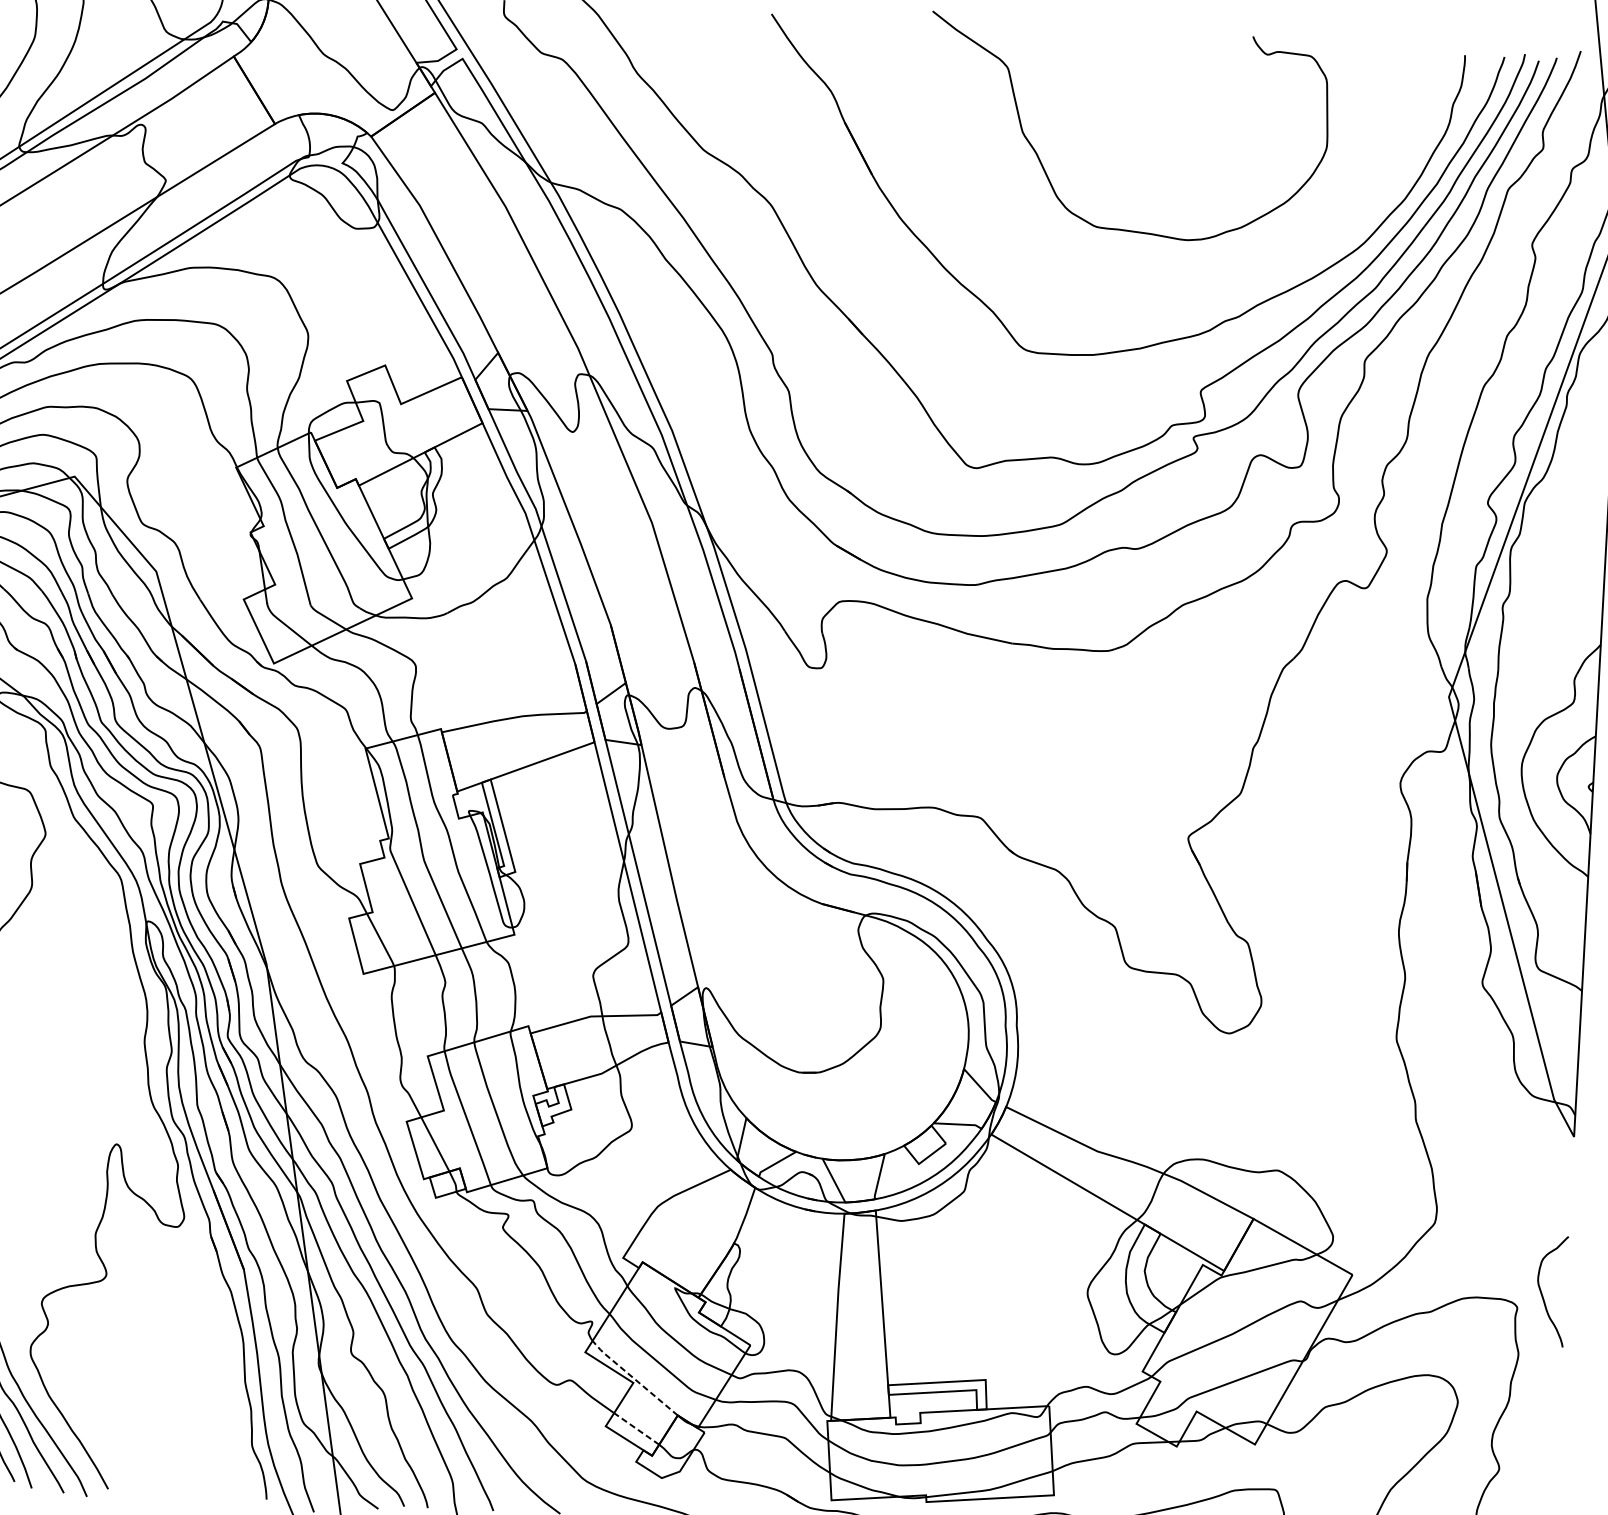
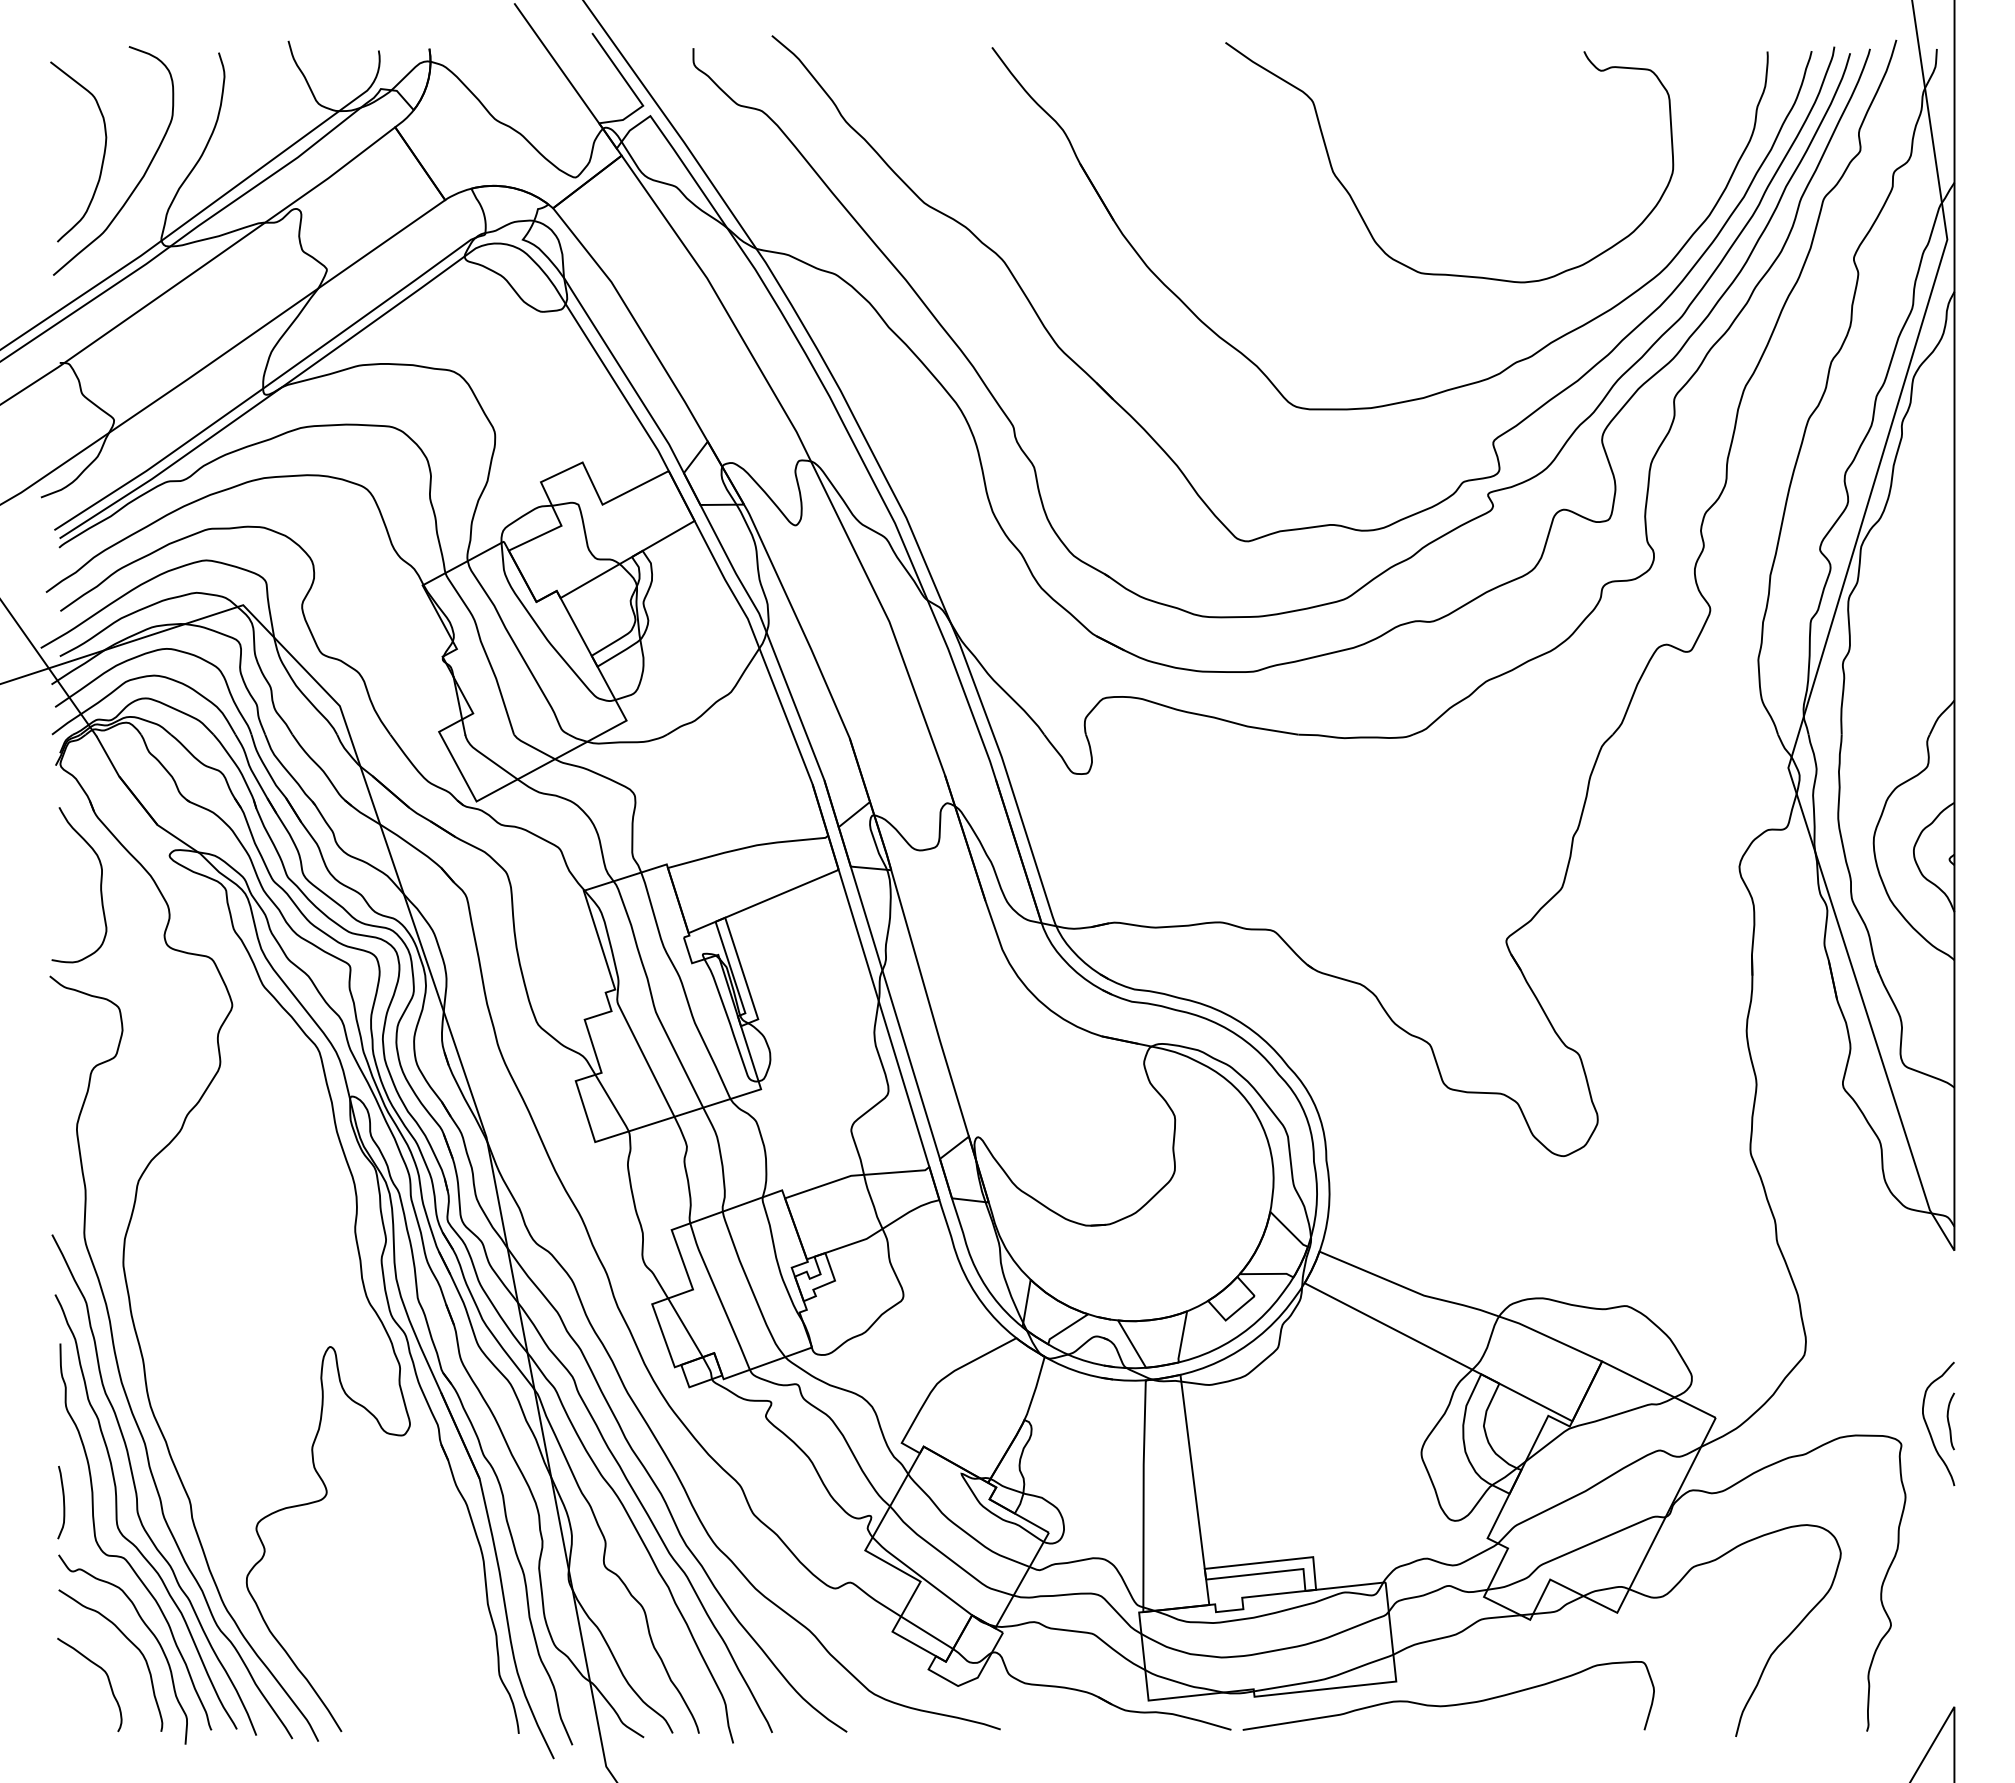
curve: (1043, 166) -> (1358, 208), moved
curve: (1561, 1289) -> (1949, 1421), added
line: (633, 1378) -> (920, 1576), dashed -> solid
line: (637, 1428) -> (927, 1632), dashed -> solid

